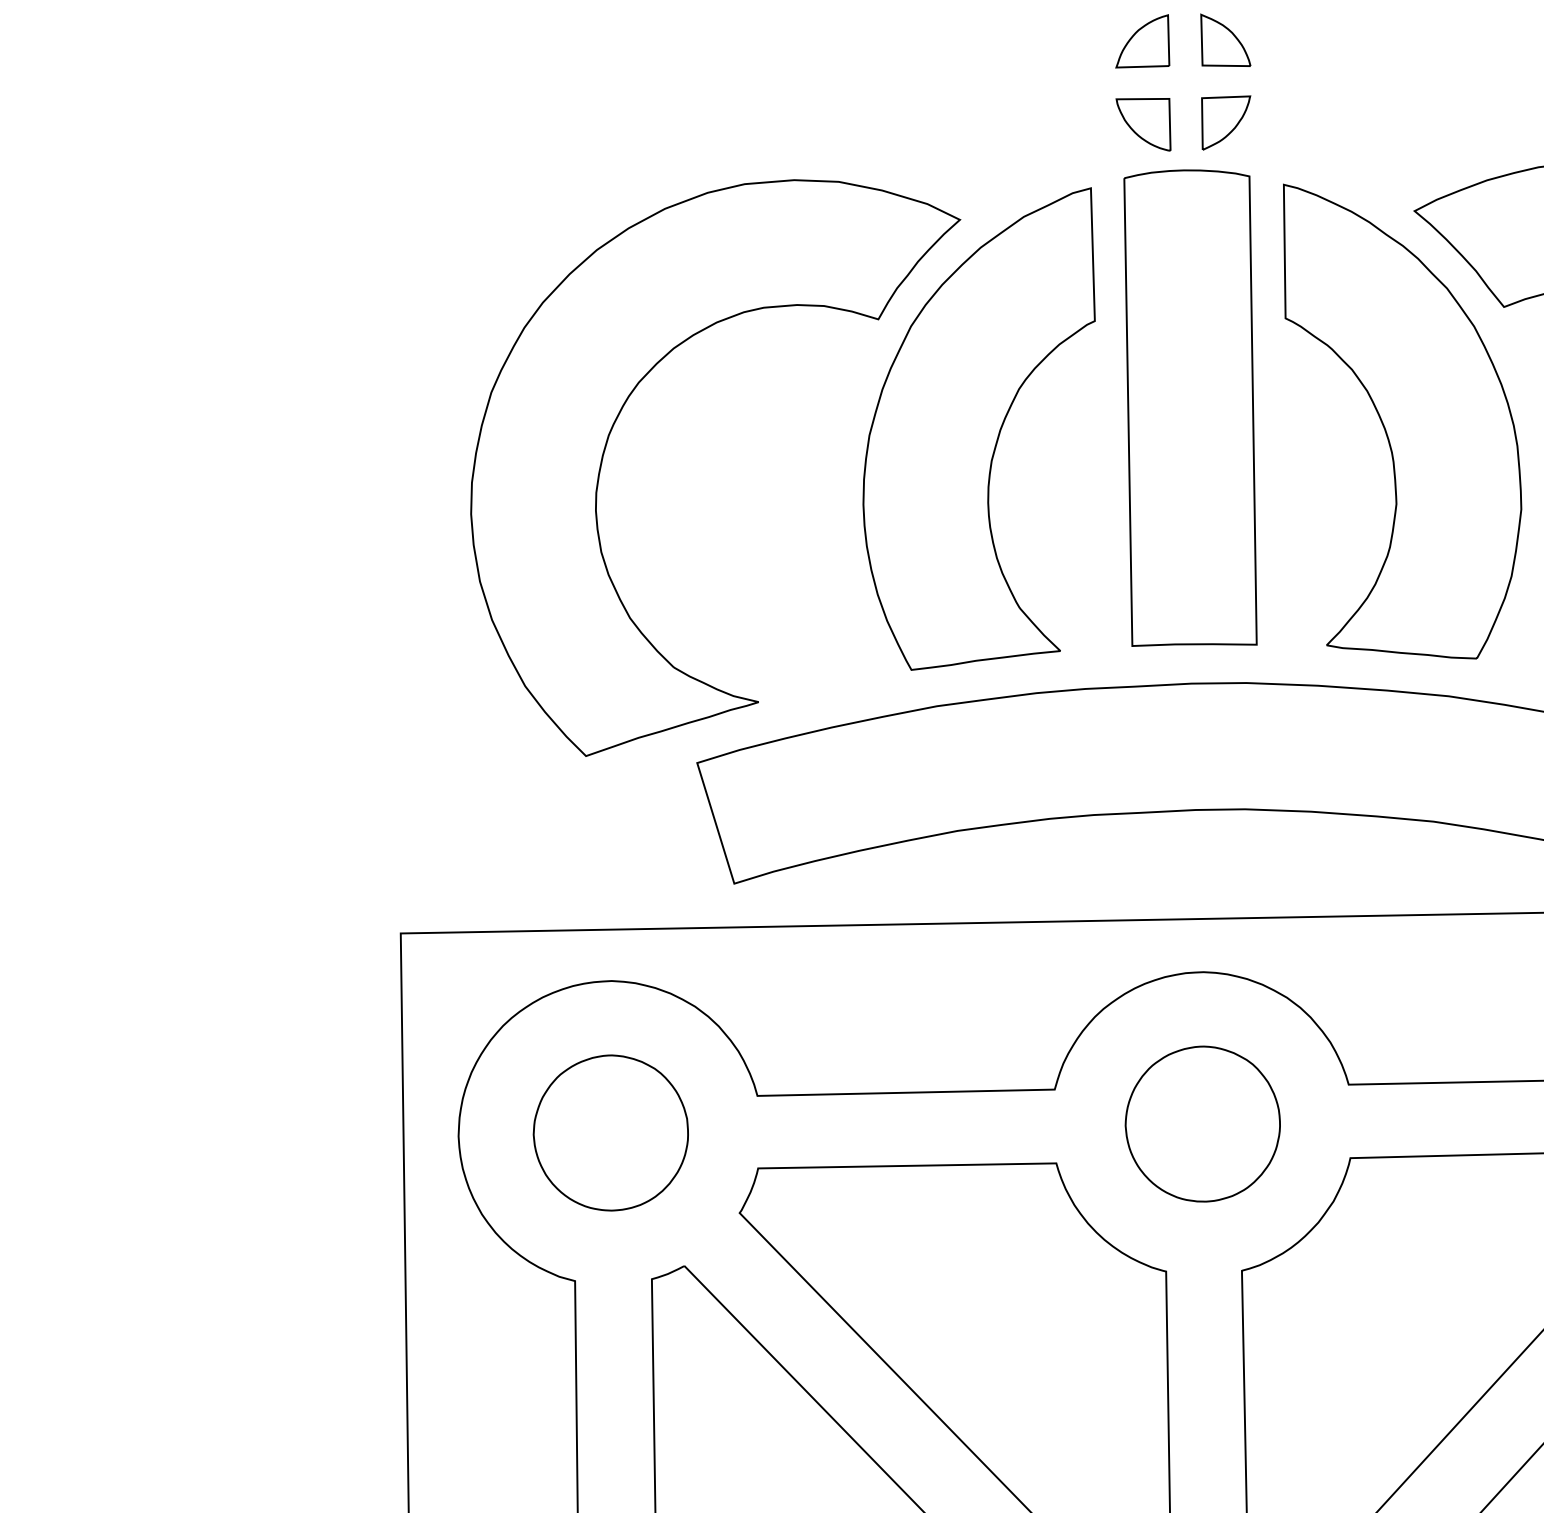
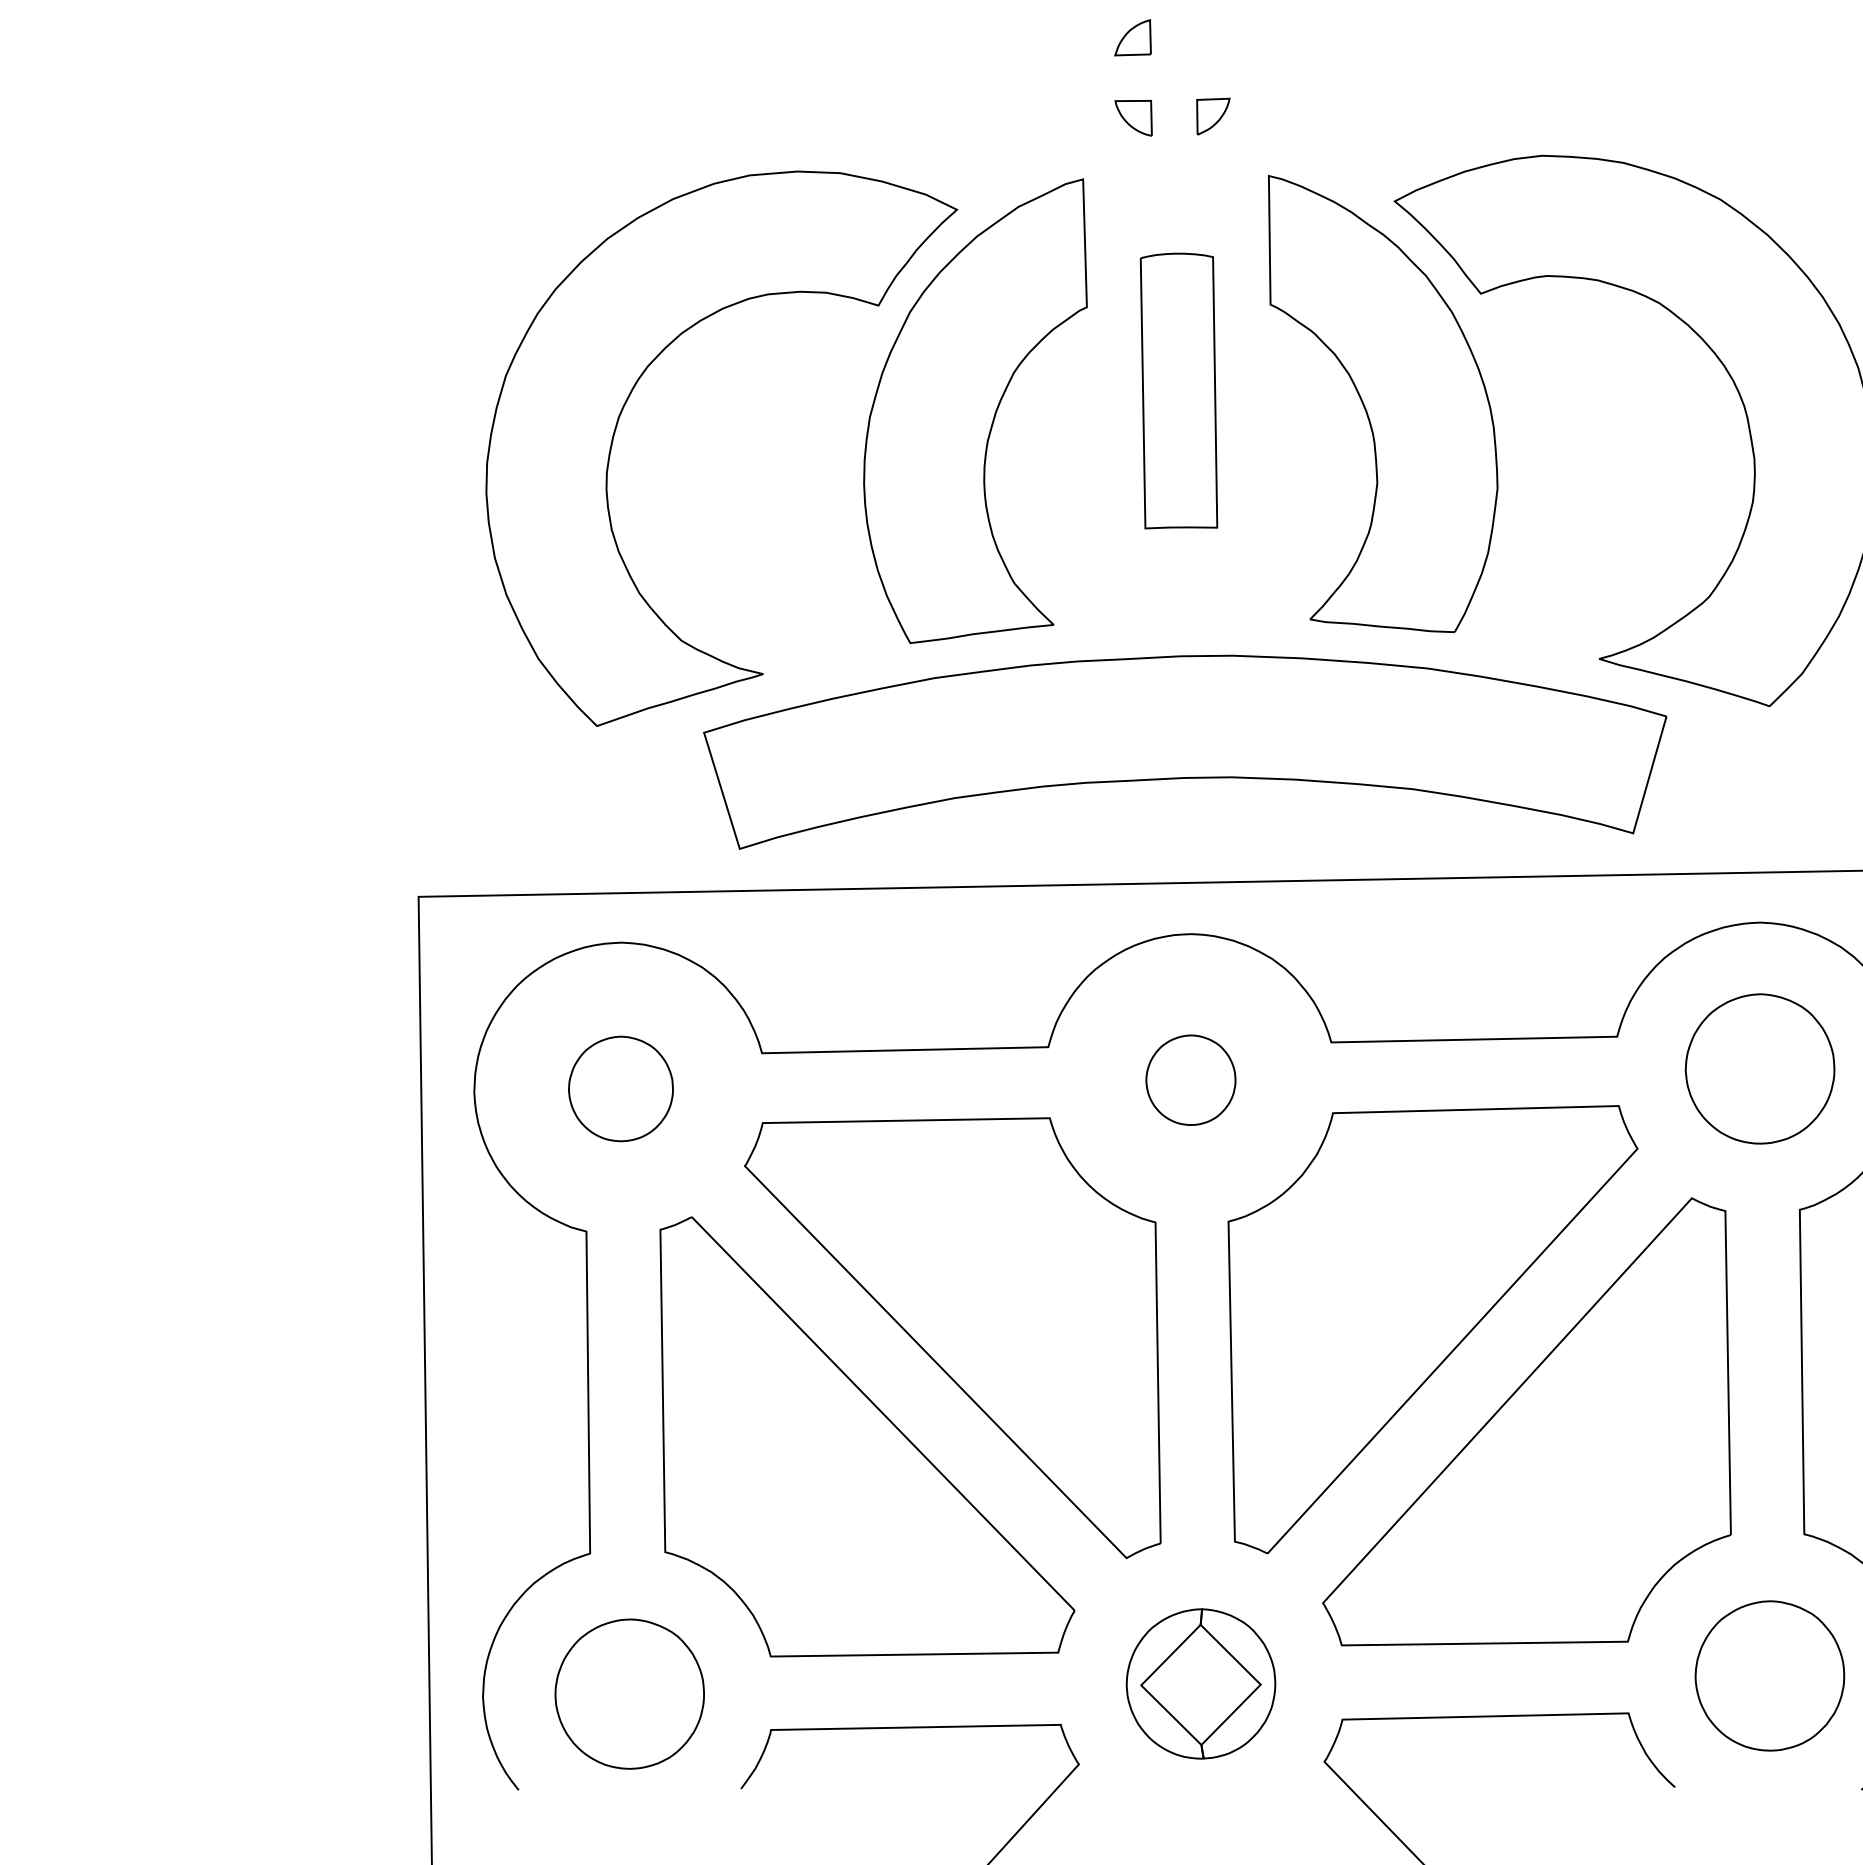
part: (1225, 39) -> (1212, 36), removed
part: (1142, 40) -> (1132, 37), size x0.7
part: (1226, 122) -> (1213, 116), size x0.7
part: (1143, 125) -> (1133, 118), size x0.7
part: (1189, 407) -> (1178, 390), size x0.6
part: (1202, 1123) -> (1190, 1079), size x0.6
part: (610, 1132) -> (620, 1088), size x0.7

